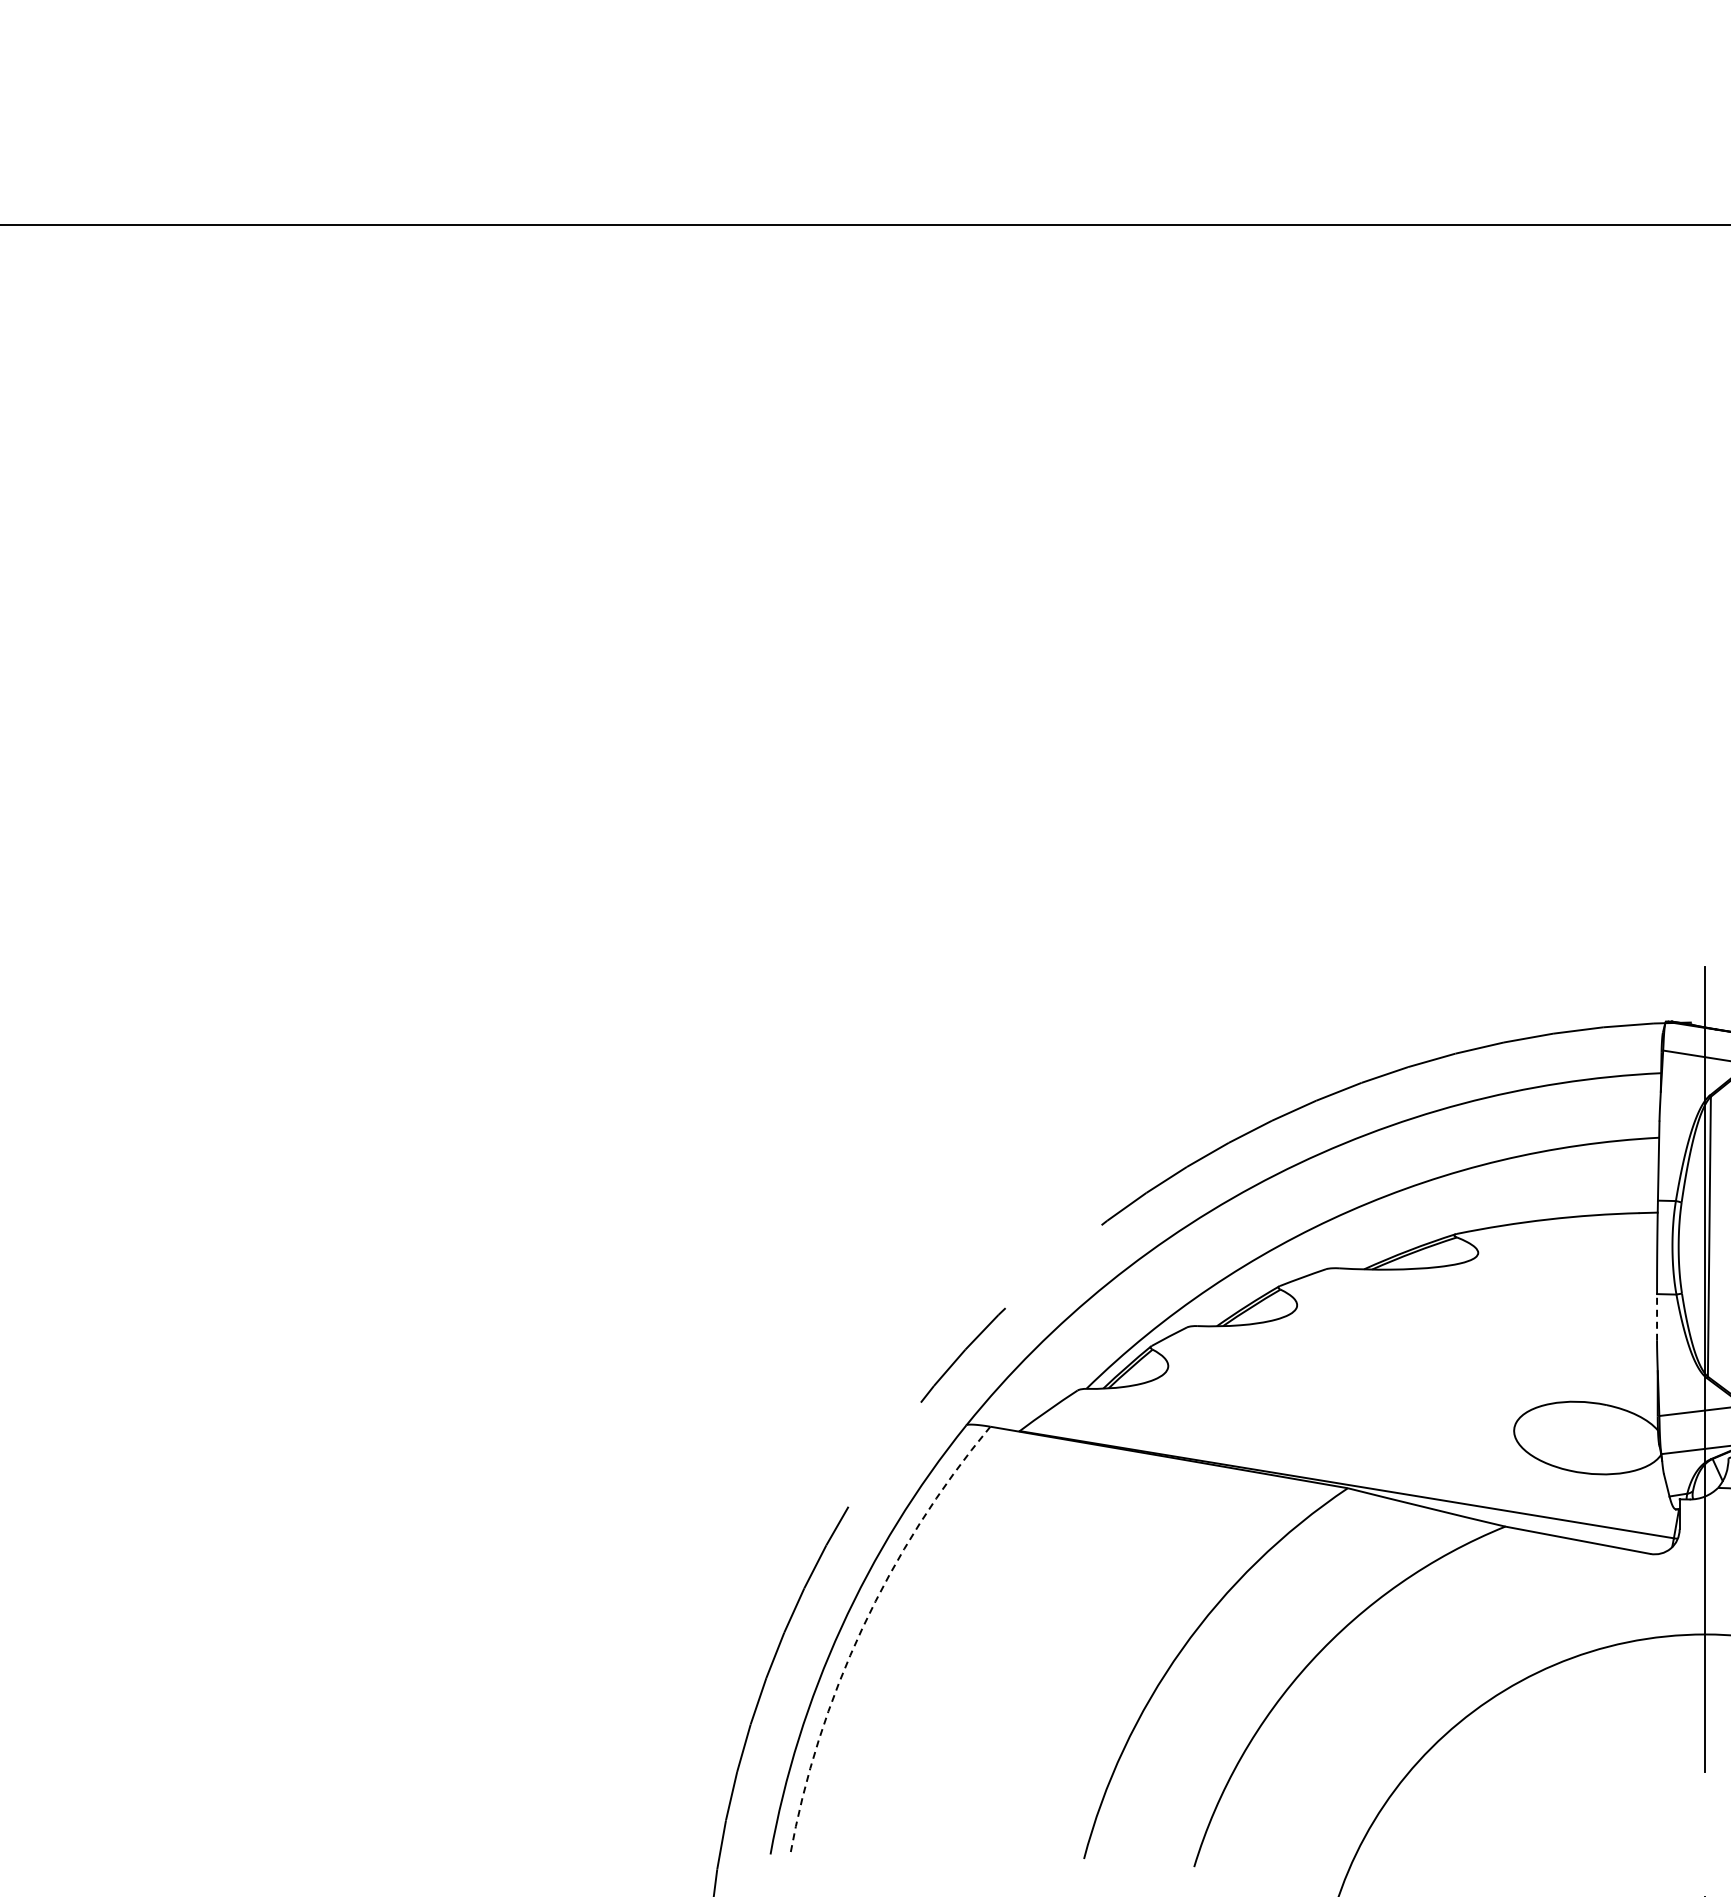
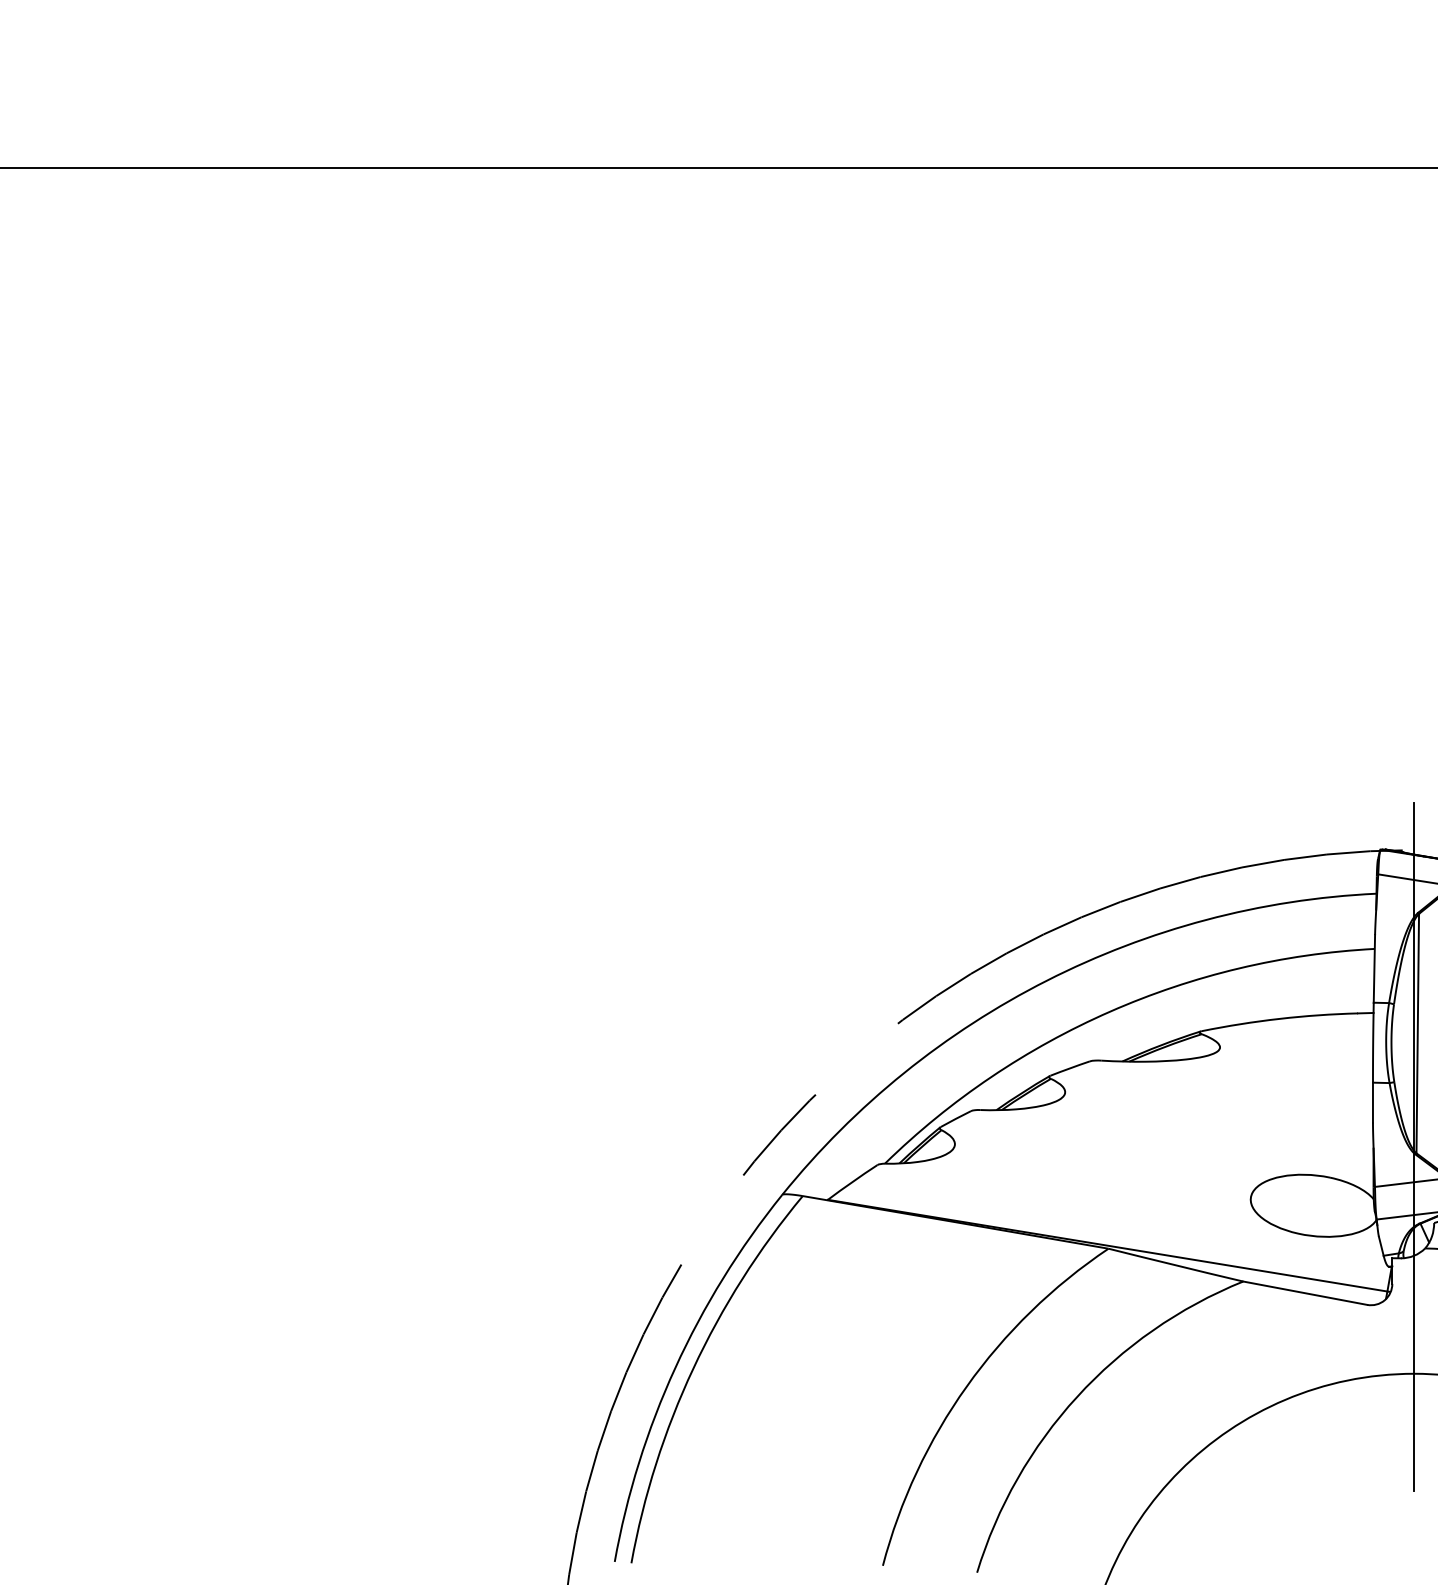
line: (1657, 1316) -> (1373, 1101), dashed -> solid
arc: (862, 1628) -> (693, 1368), dashed -> solid

